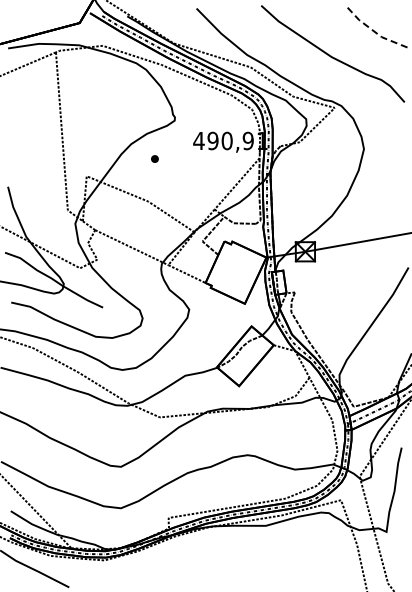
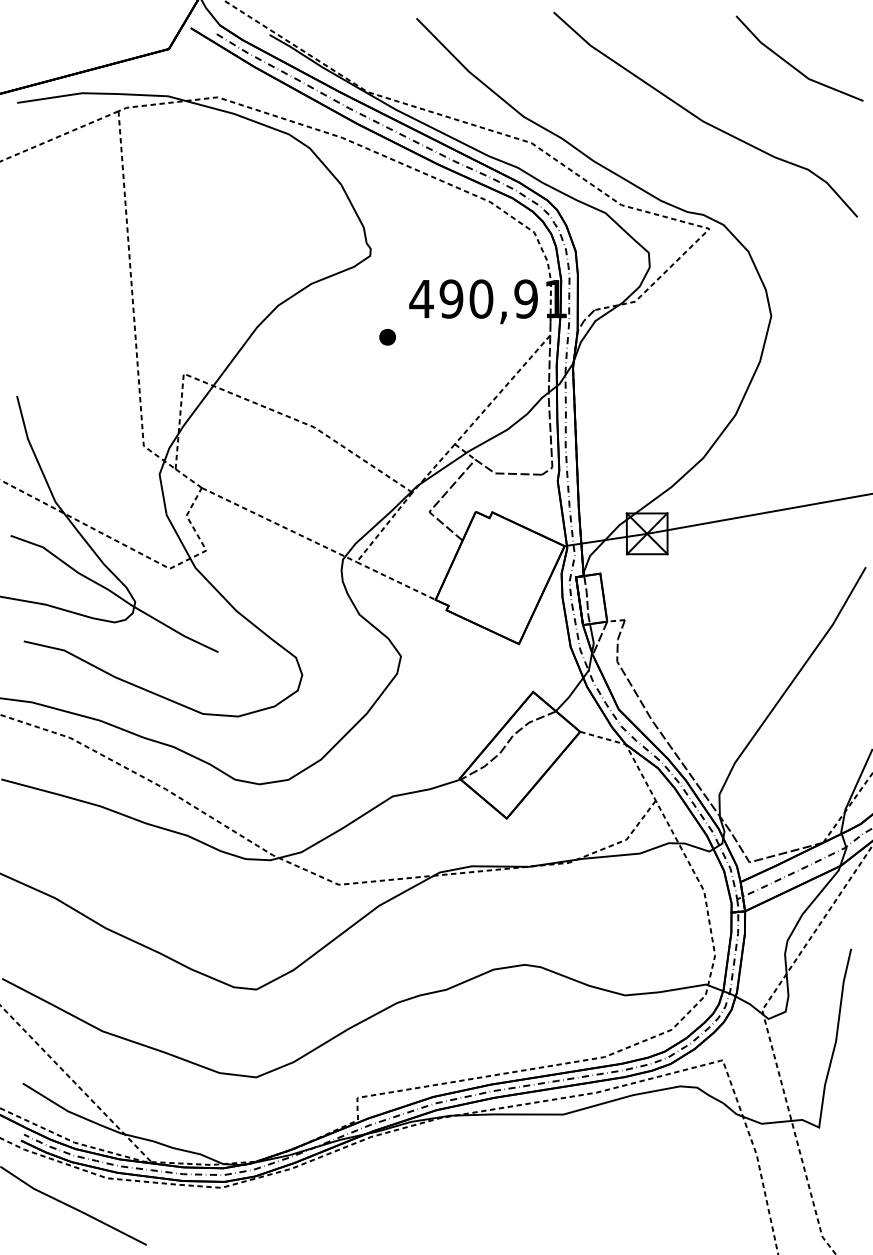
line: (373, 31) -> (791, 66), dashed -> solid
part: (154, 158) -> (386, 336), moved

